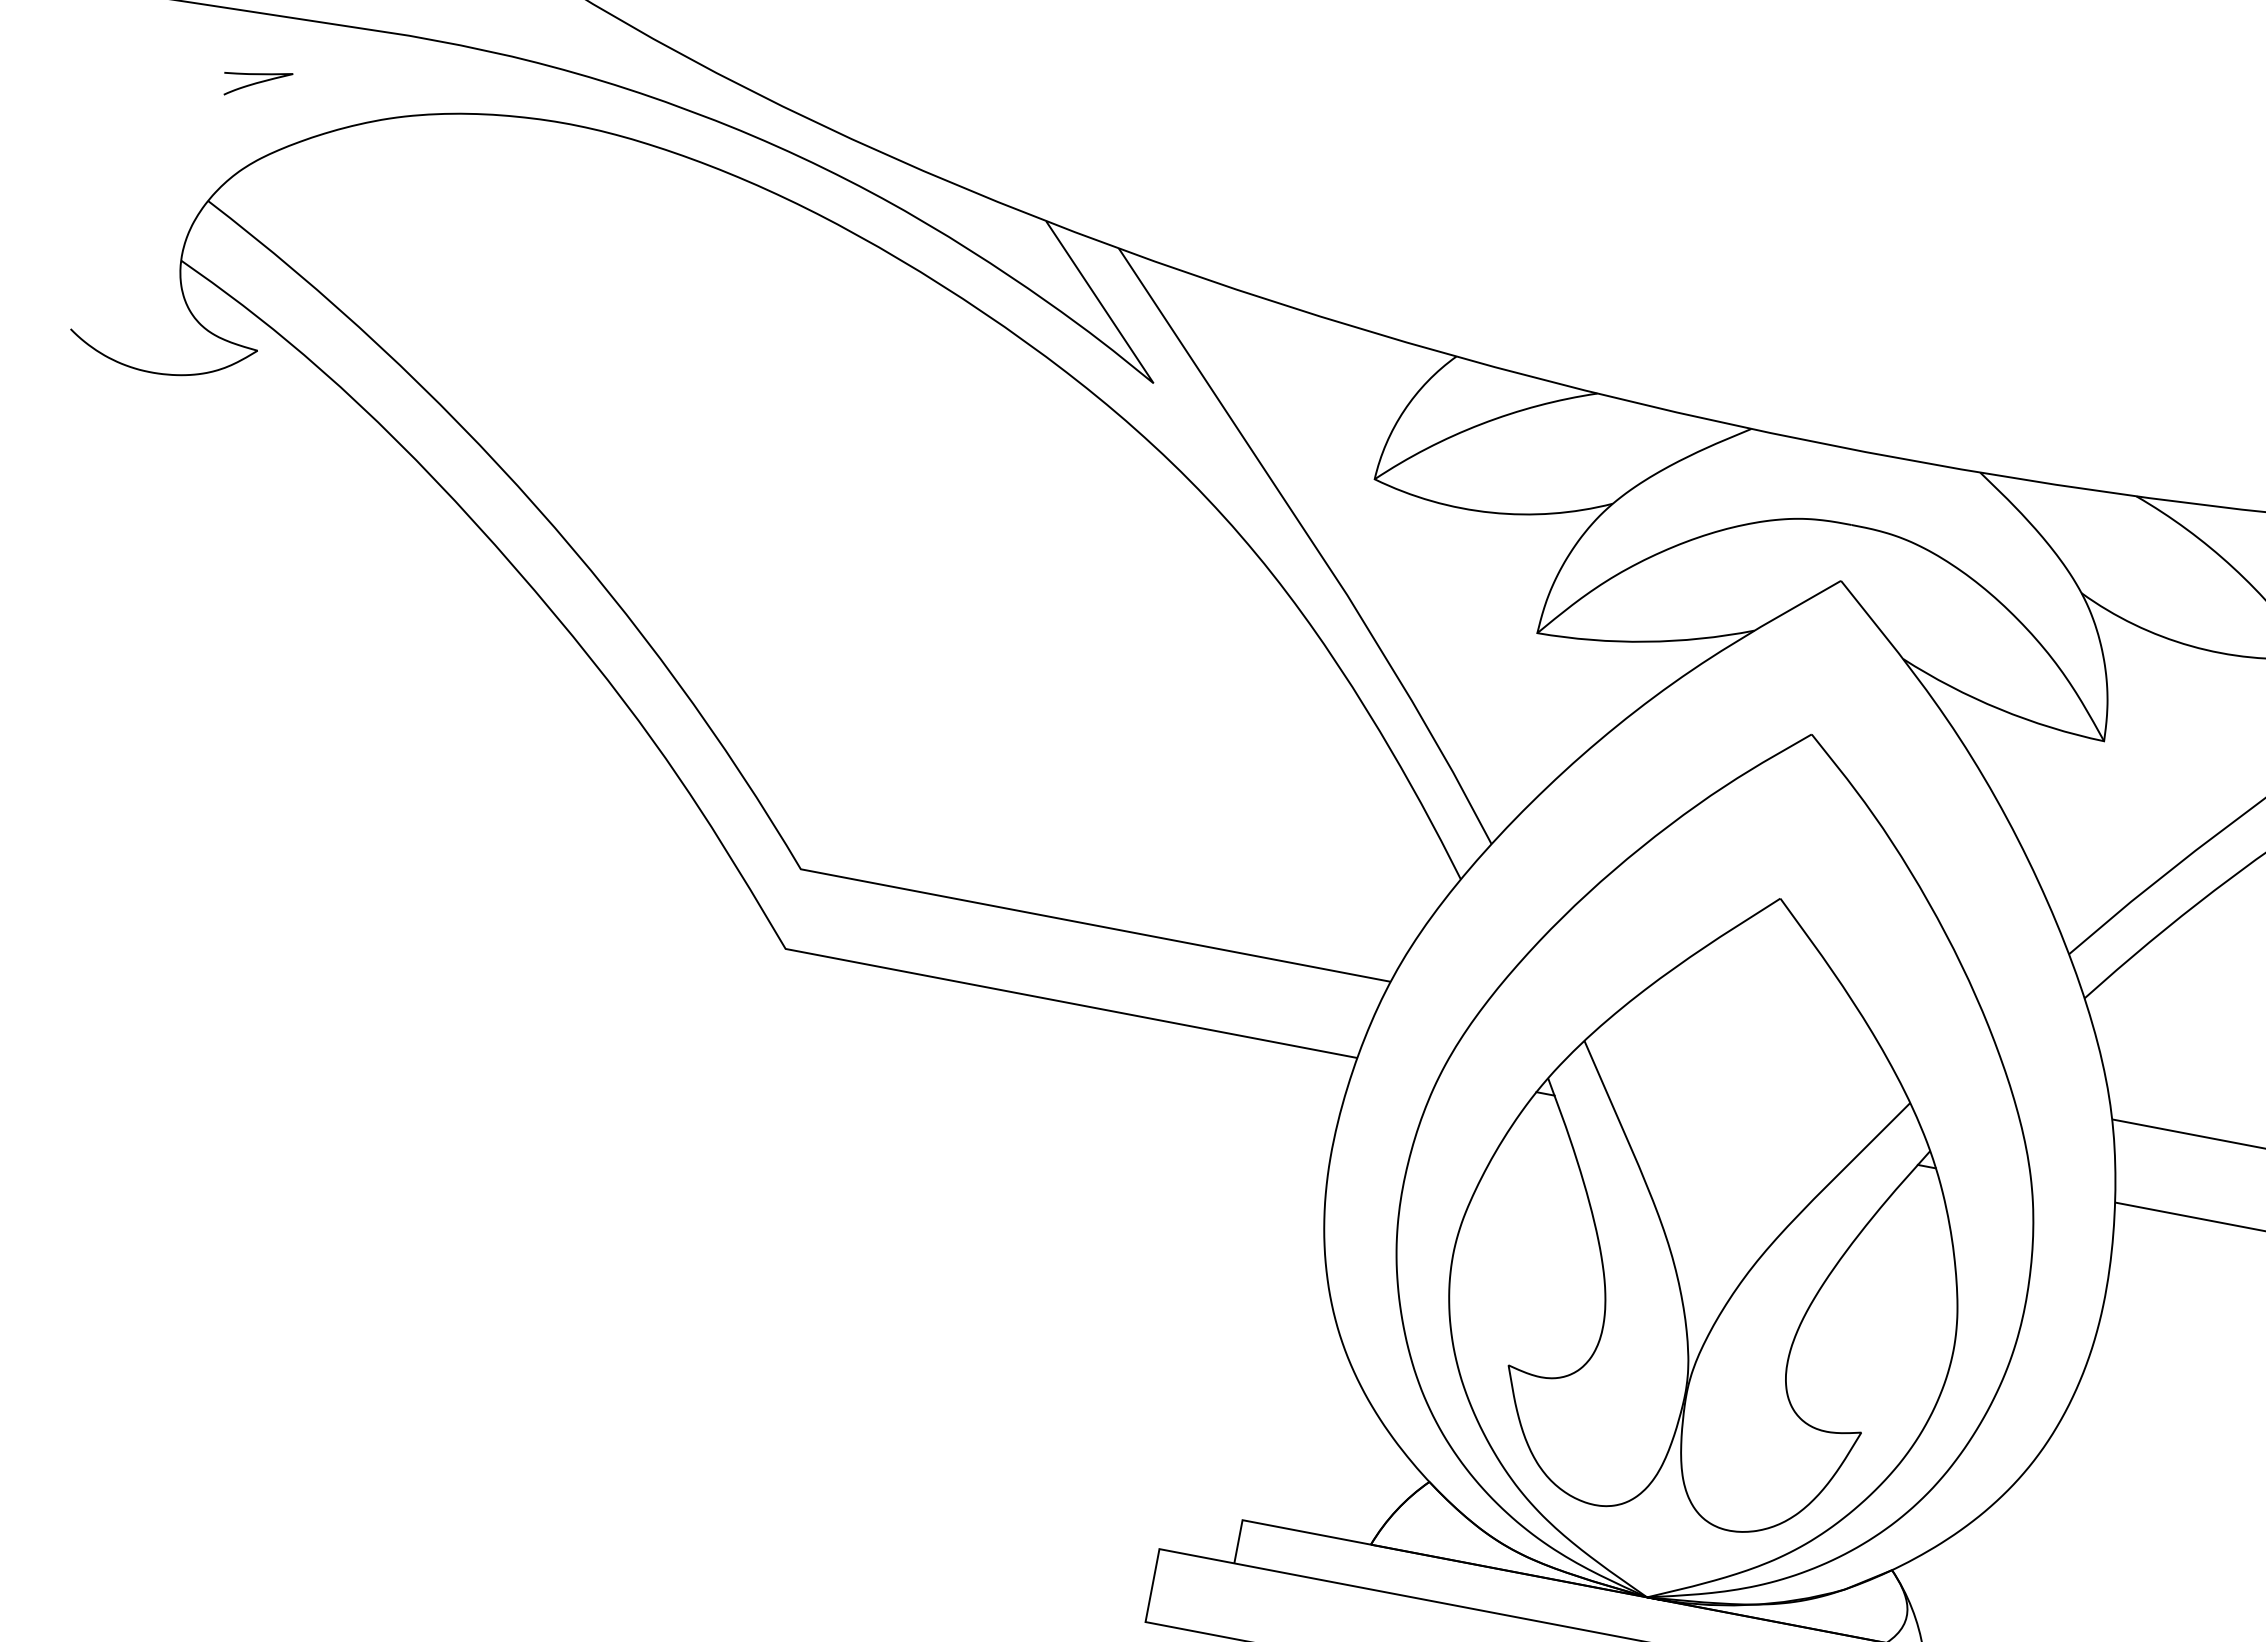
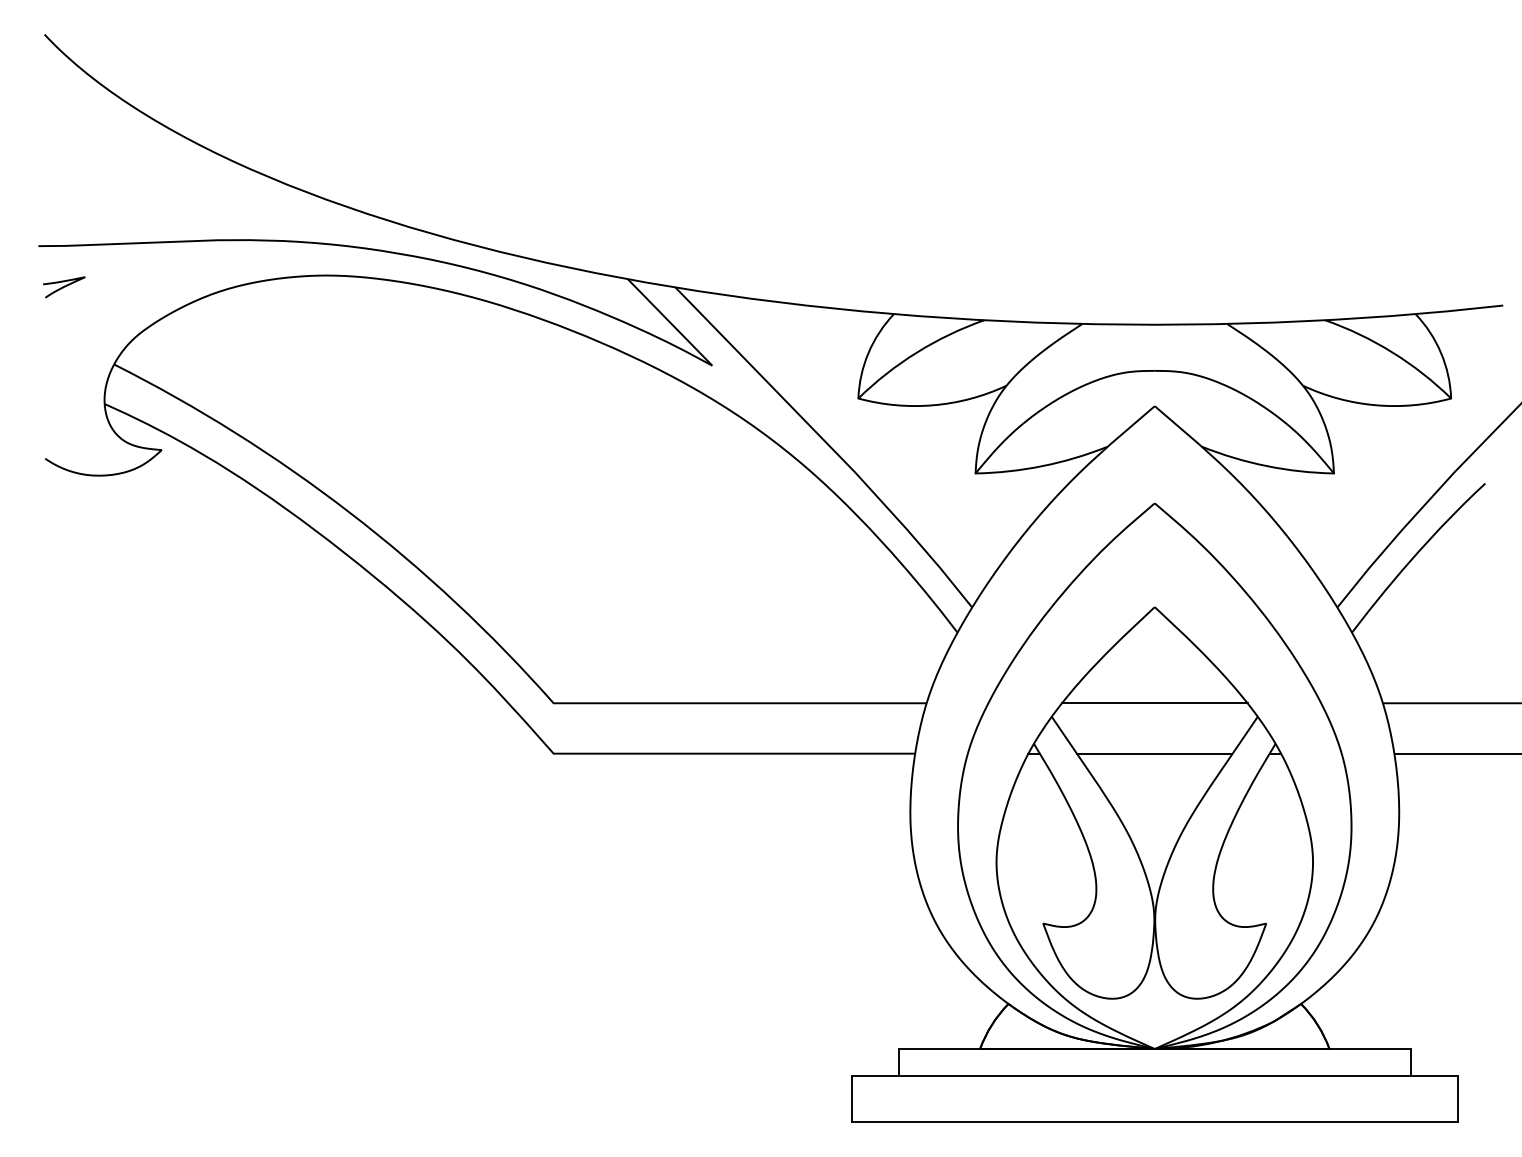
curve: (257, 84) -> (64, 287), moved
line: (1750, 1050) -> (1154, 703), added
line: (1735, 1129) -> (1154, 753), added

